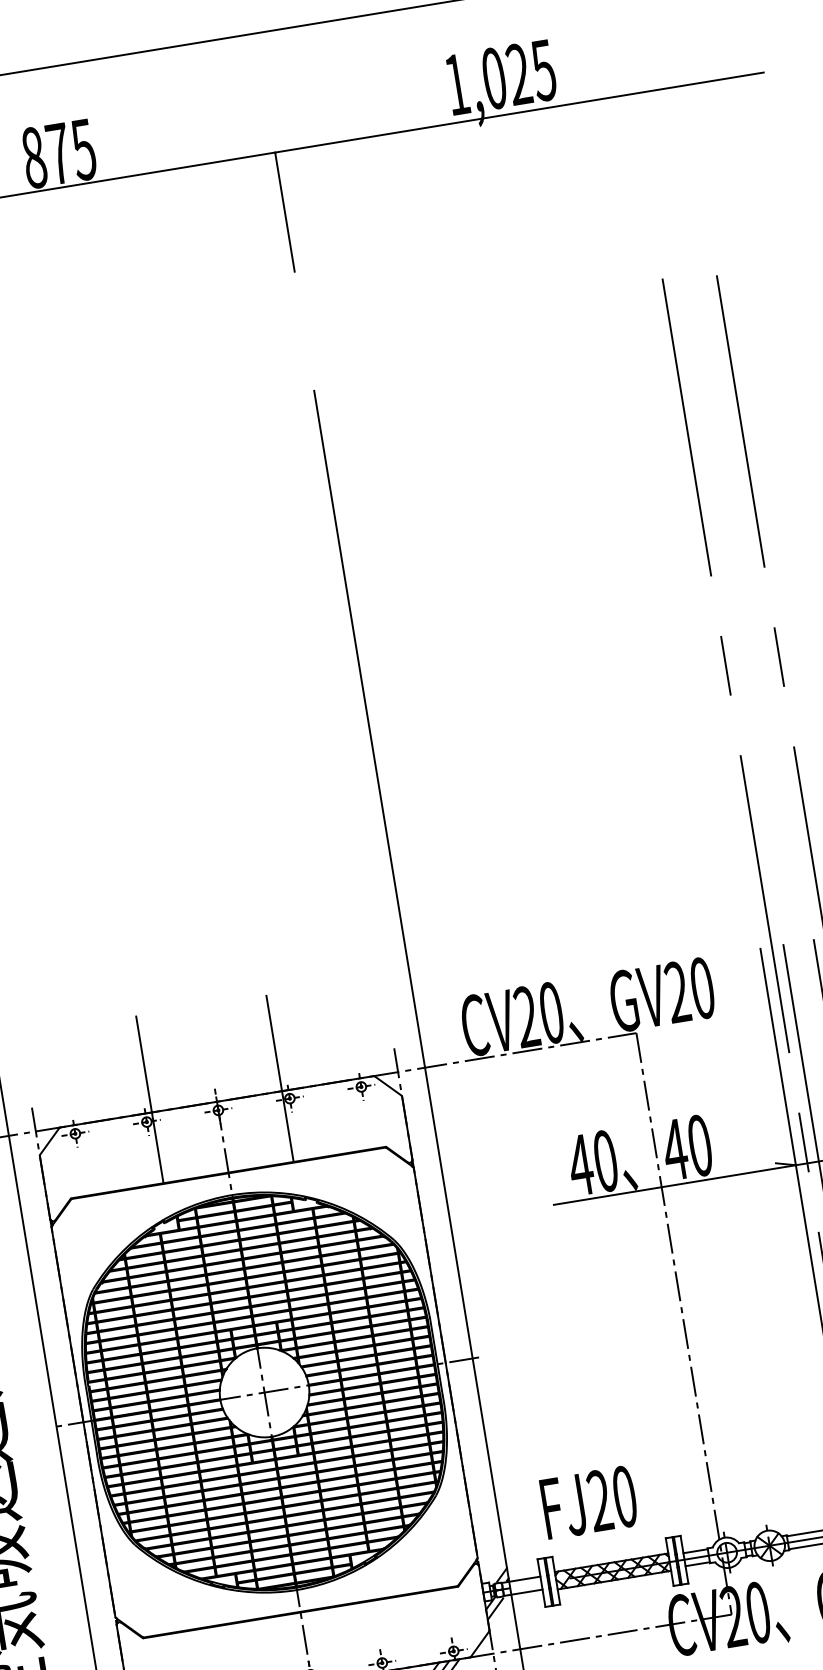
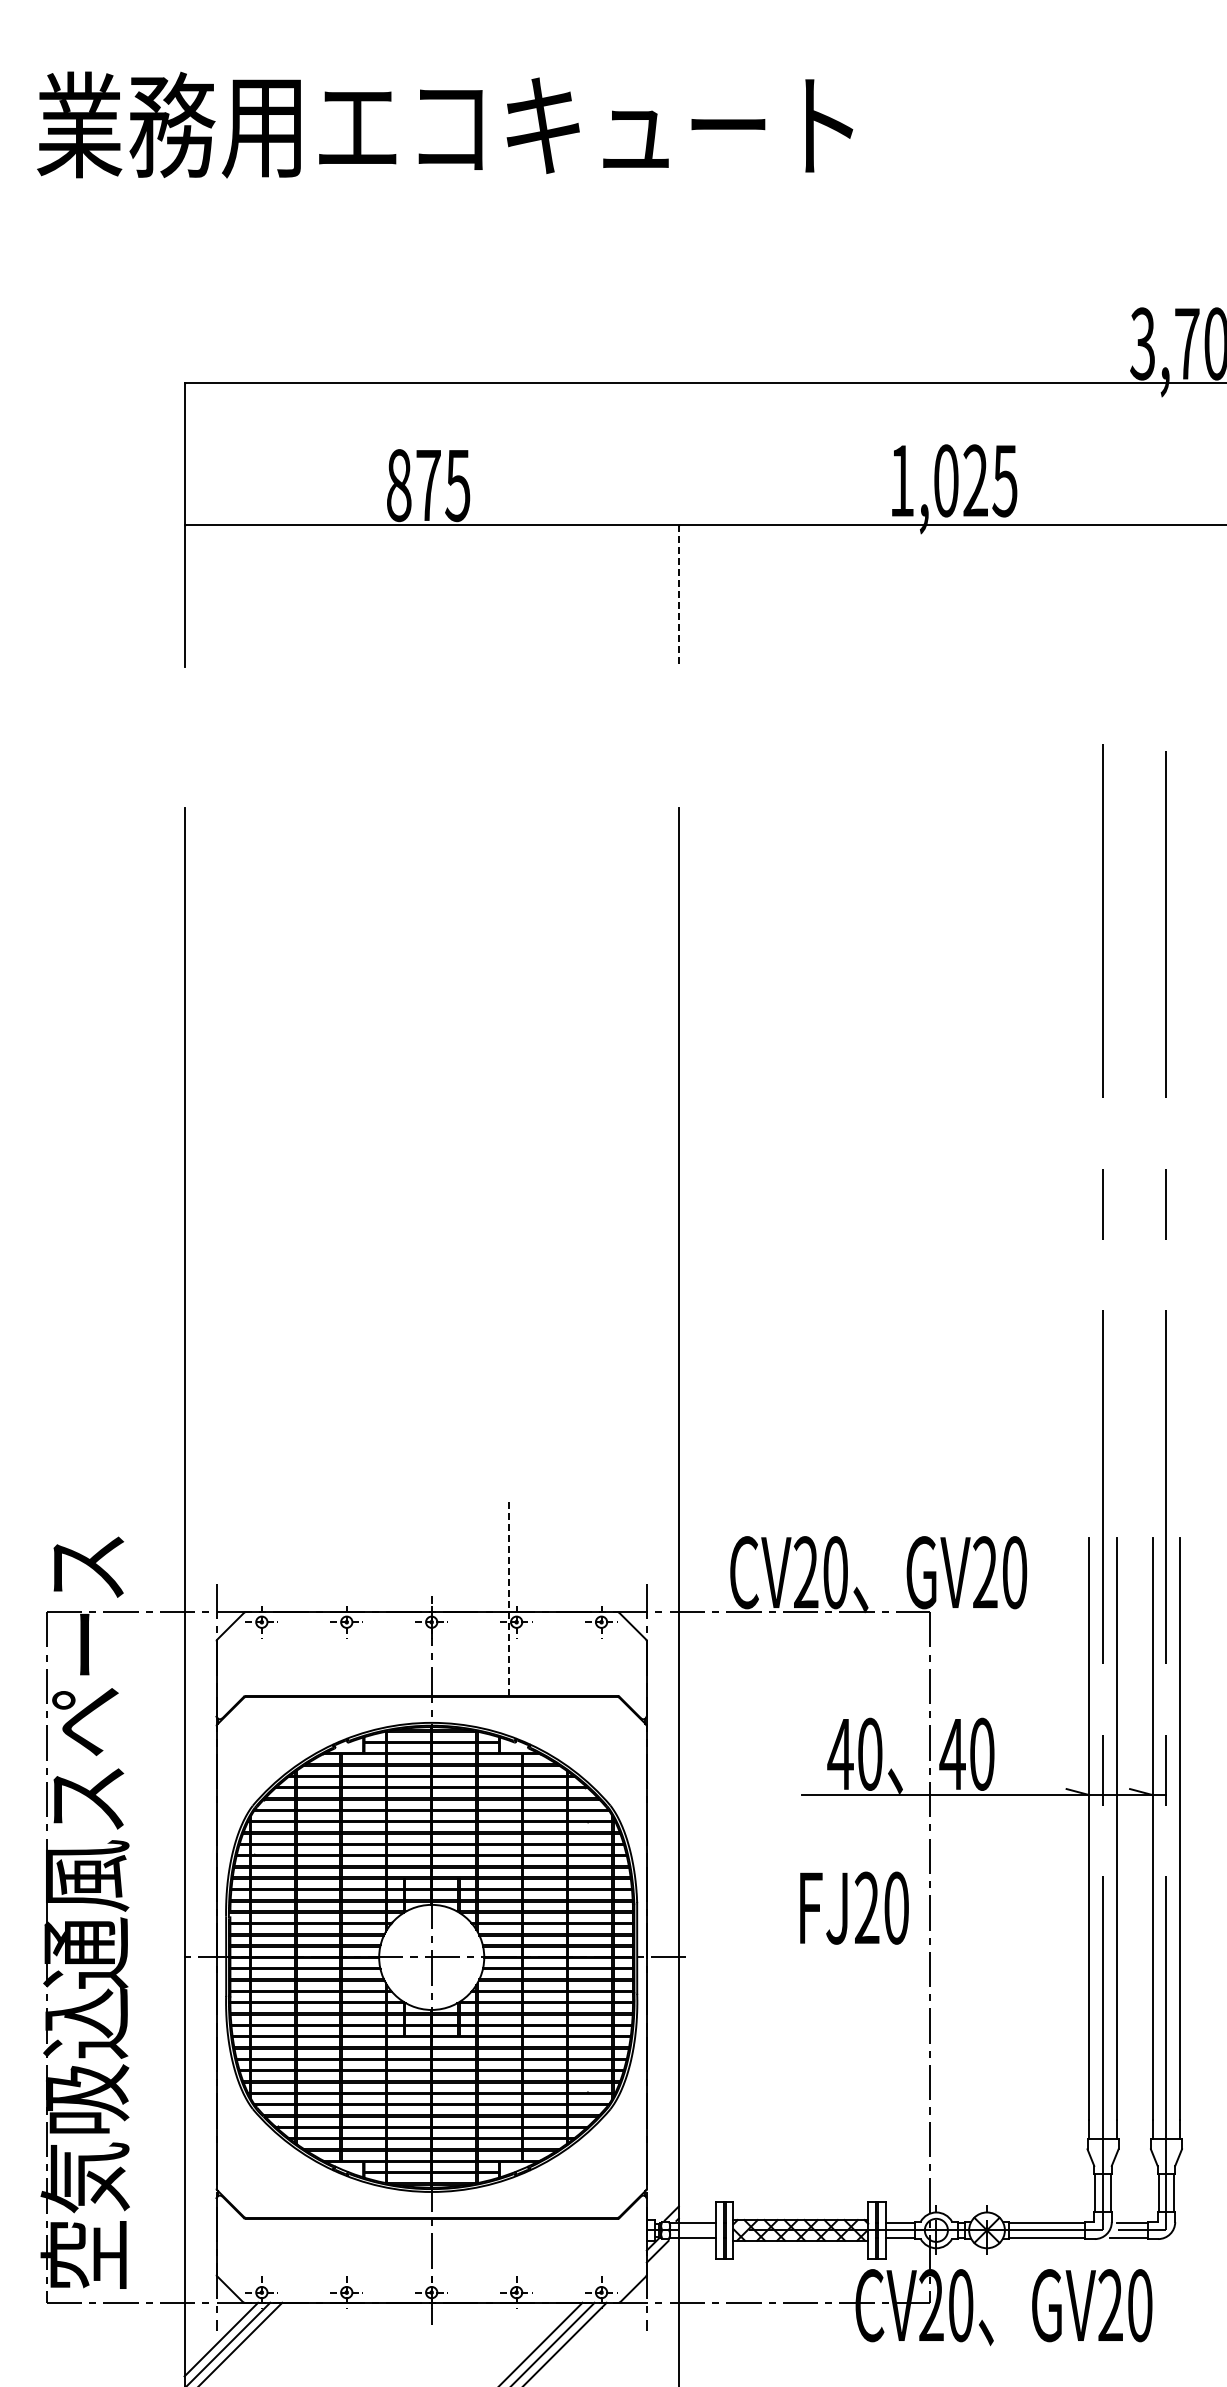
line: (284, 211) -> (678, 595), solid -> dashed
line: (279, 1078) -> (508, 1597), solid -> dashed
line: (149, 1100) -> (354, 1597), removed
text: (589, 1501) -> (854, 1907), moved

